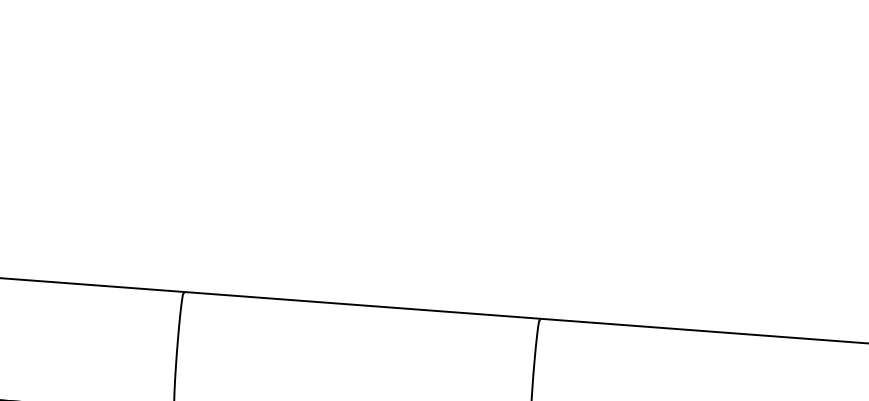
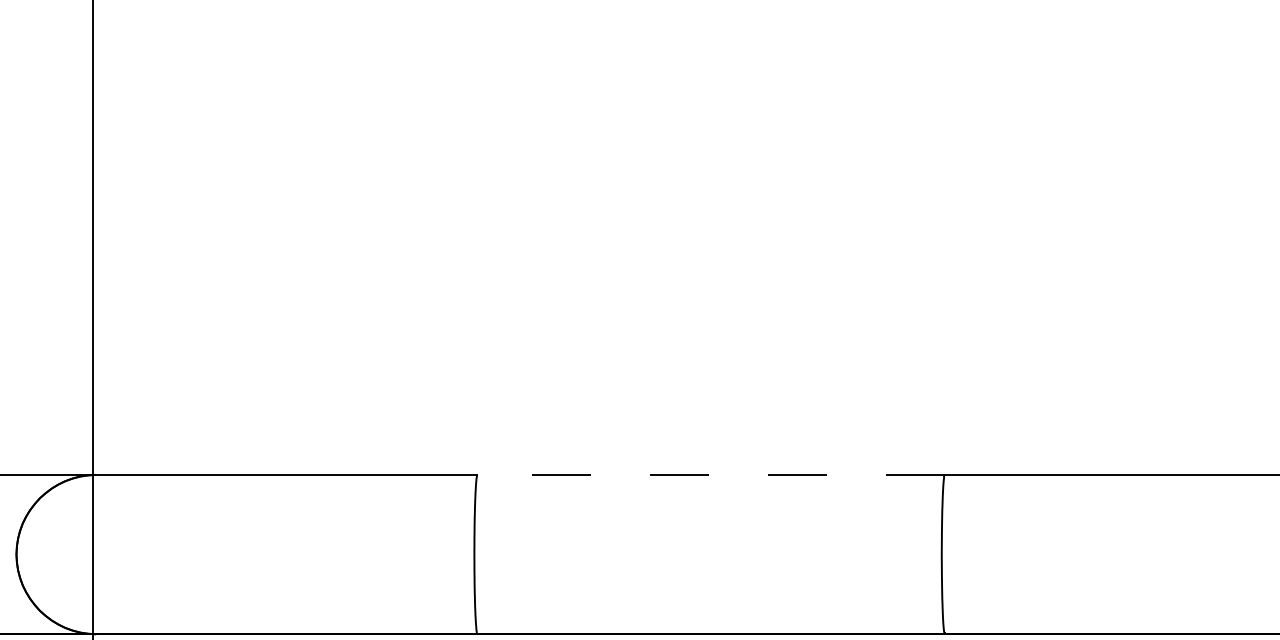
line: (362, 305) -> (711, 474), solid -> dashed

